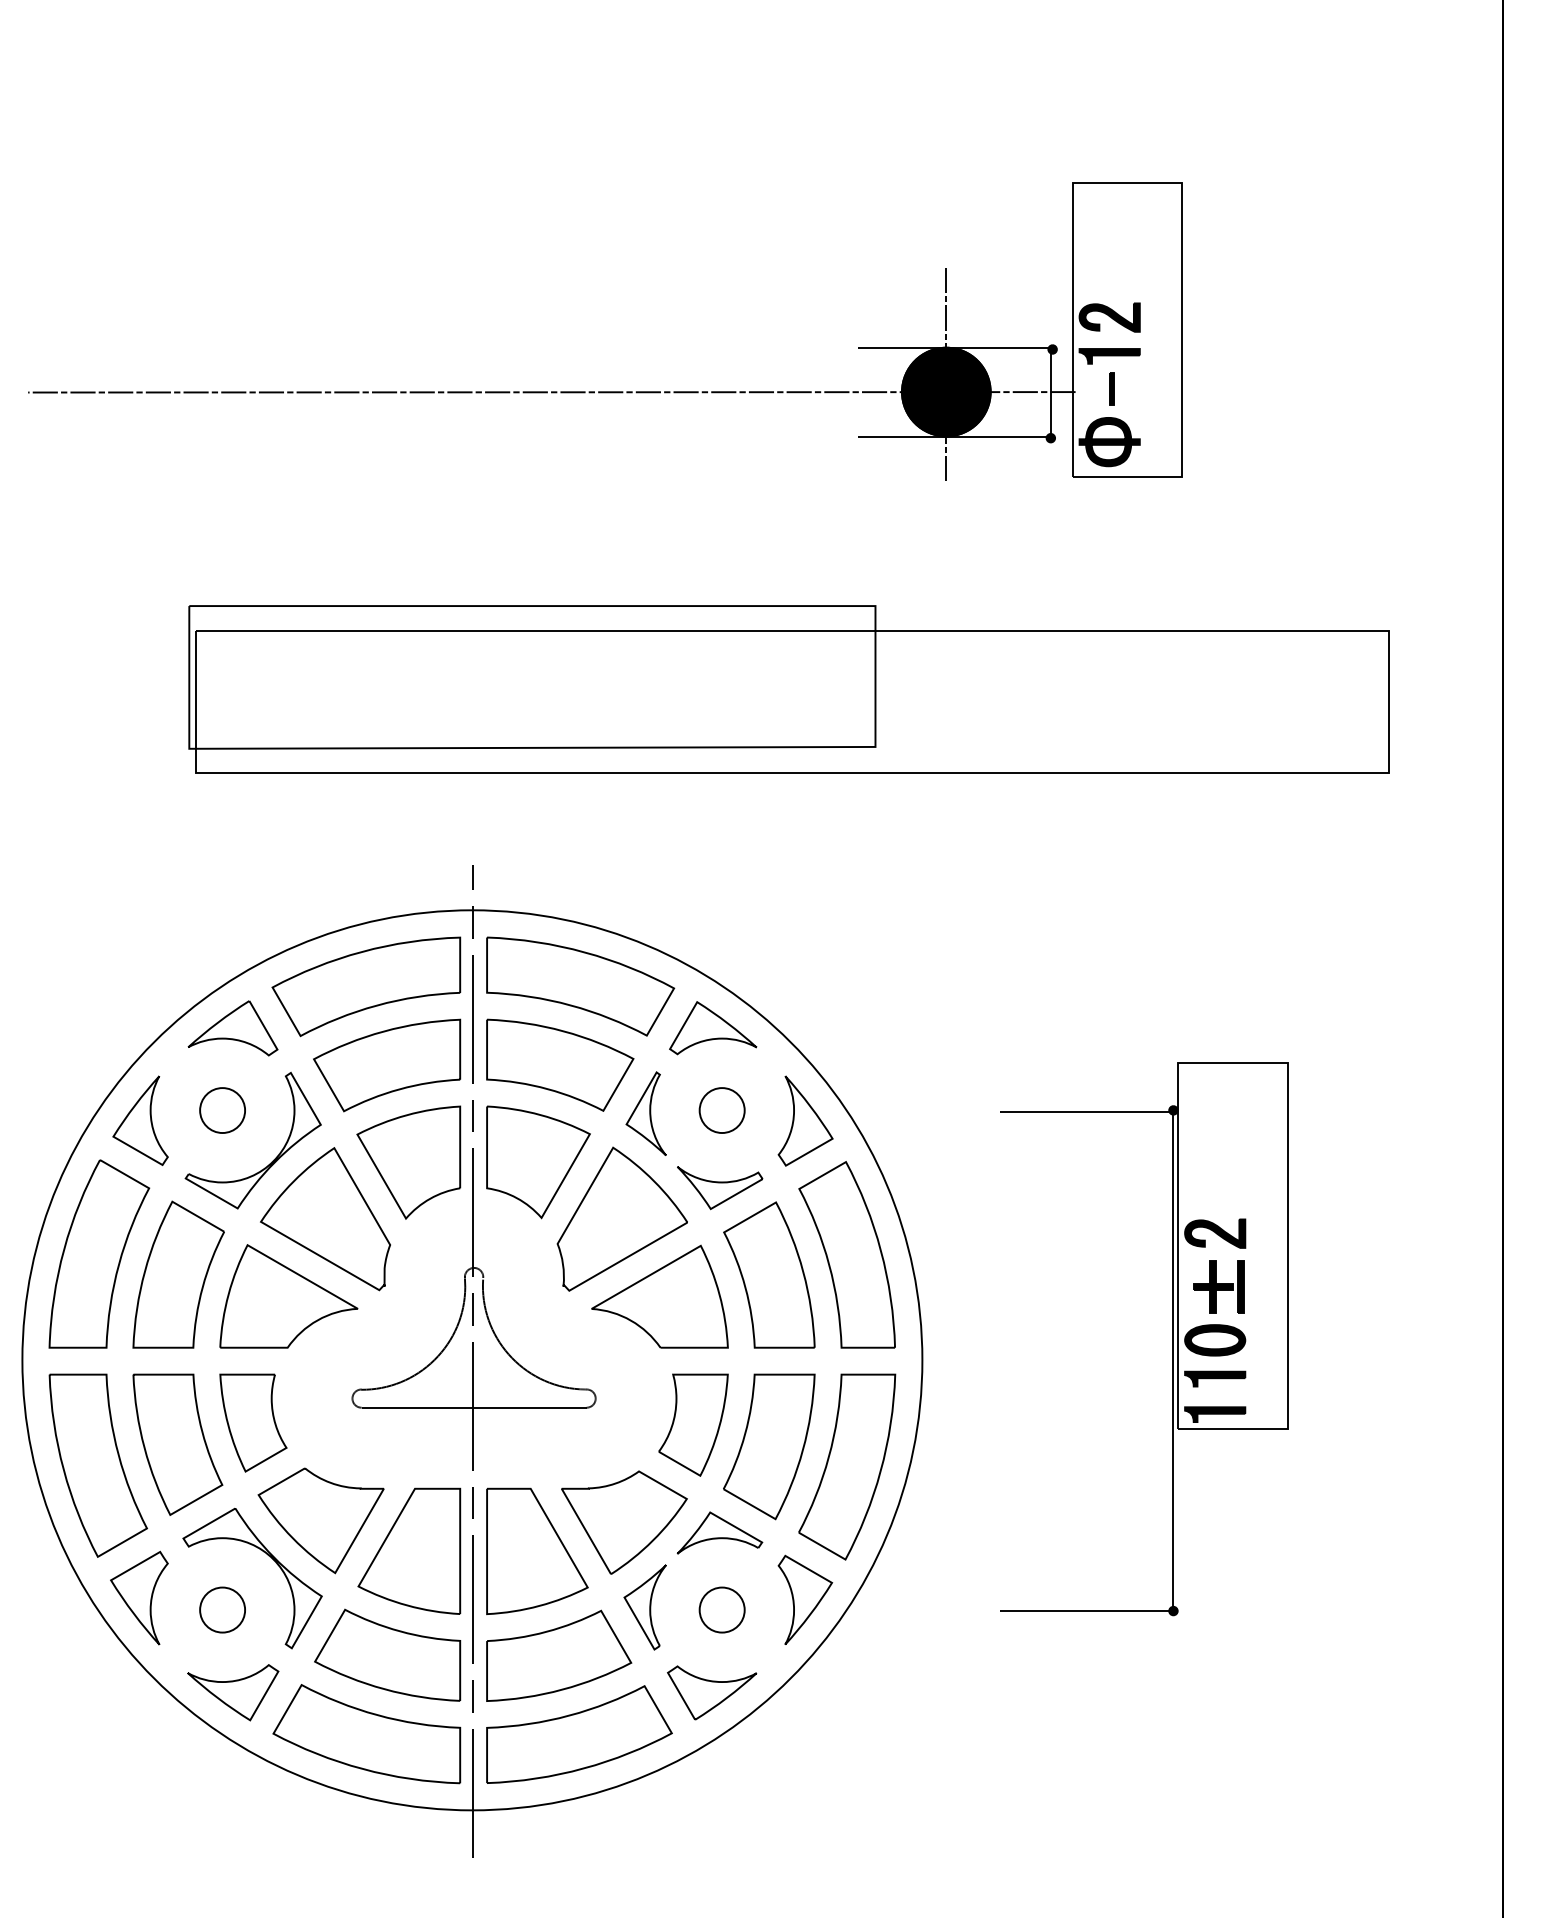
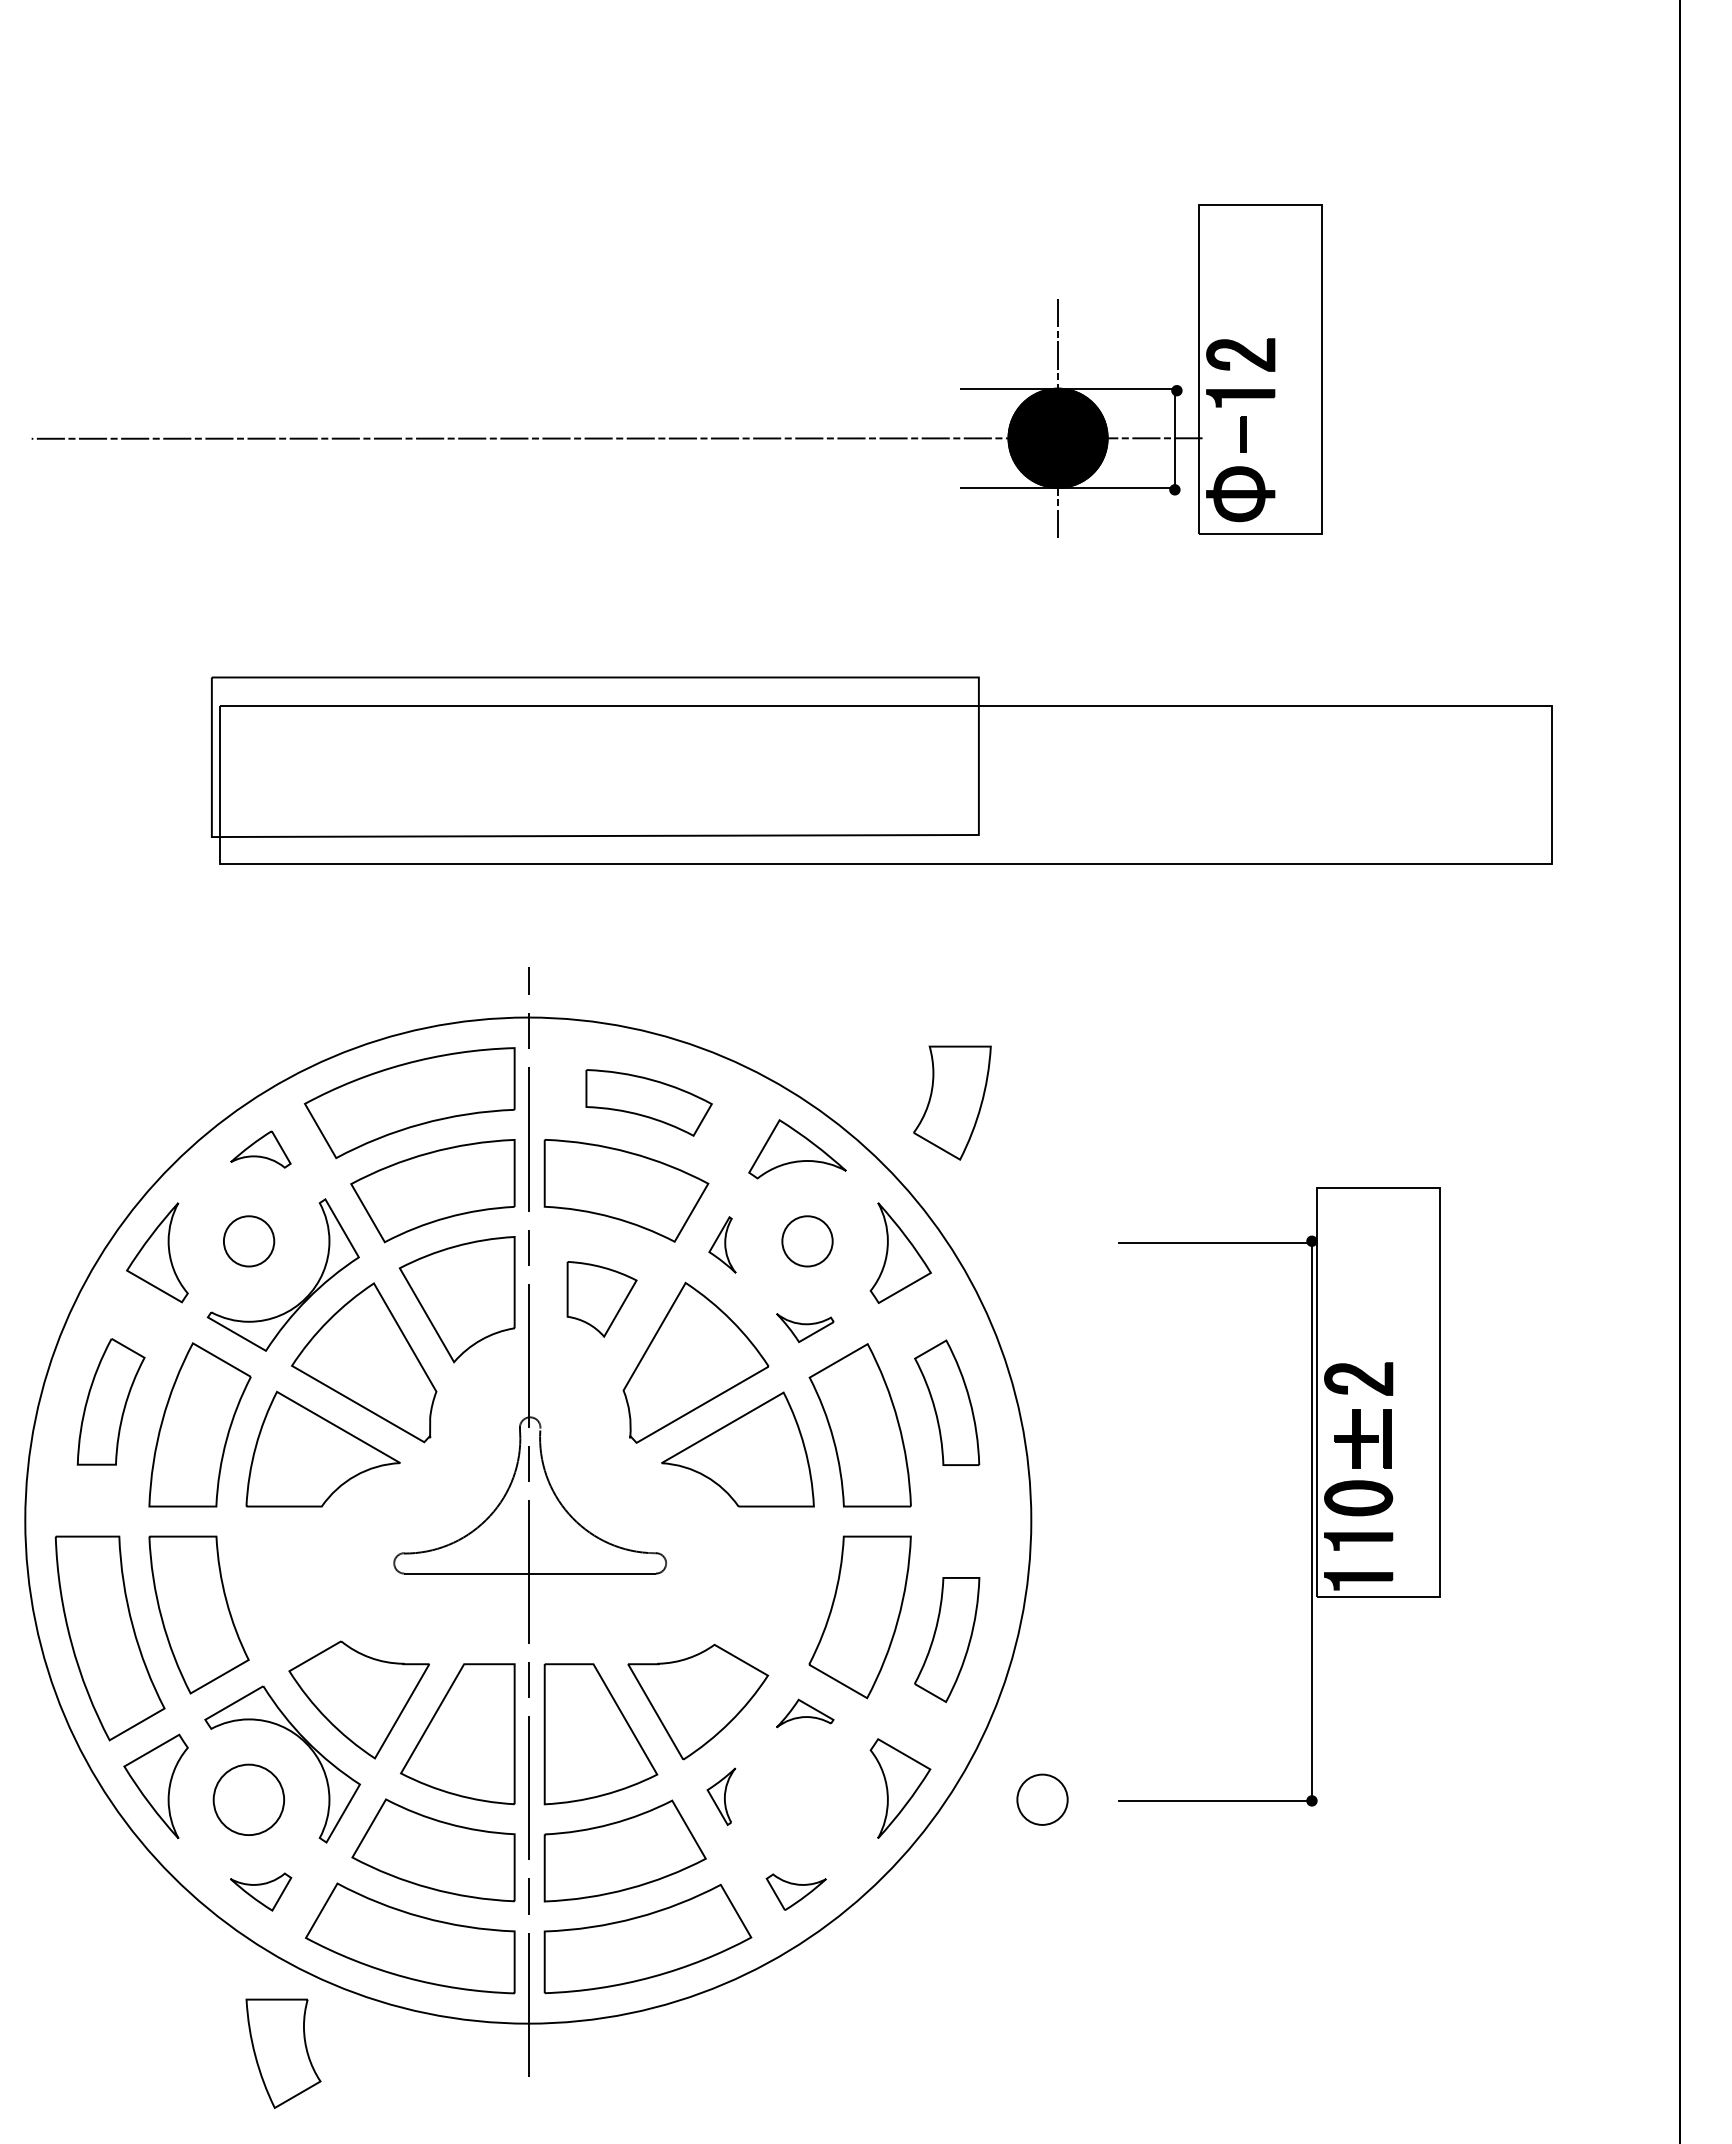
part: (579, 986) -> (648, 1102), size x0.6
part: (232, 1028) -> (260, 1149), size x0.6
part: (646, 1113) -> (722, 1244), size x0.6
part: (537, 1162) -> (601, 1299), size x0.6
part: (720, 1187) -> (805, 1327), size x0.6
part: (98, 1253) -> (110, 1401), size x0.6
part: (846, 1254) -> (946, 1402), size x0.6
part: (253, 1422) -> (283, 2053), moved
part: (693, 1424) -> (952, 1102), moved
part: (846, 1466) -> (946, 1639), size x0.6
part: (720, 1532) -> (805, 1713), size x0.6
part: (645, 1607) -> (721, 1796), size x0.6
part: (222, 1609) -> (249, 1799), size x1.4
part: (722, 1609) -> (1042, 1799), moved
part: (232, 1692) -> (260, 1891), size x0.6
part: (712, 1692) -> (796, 1891), size x0.6

